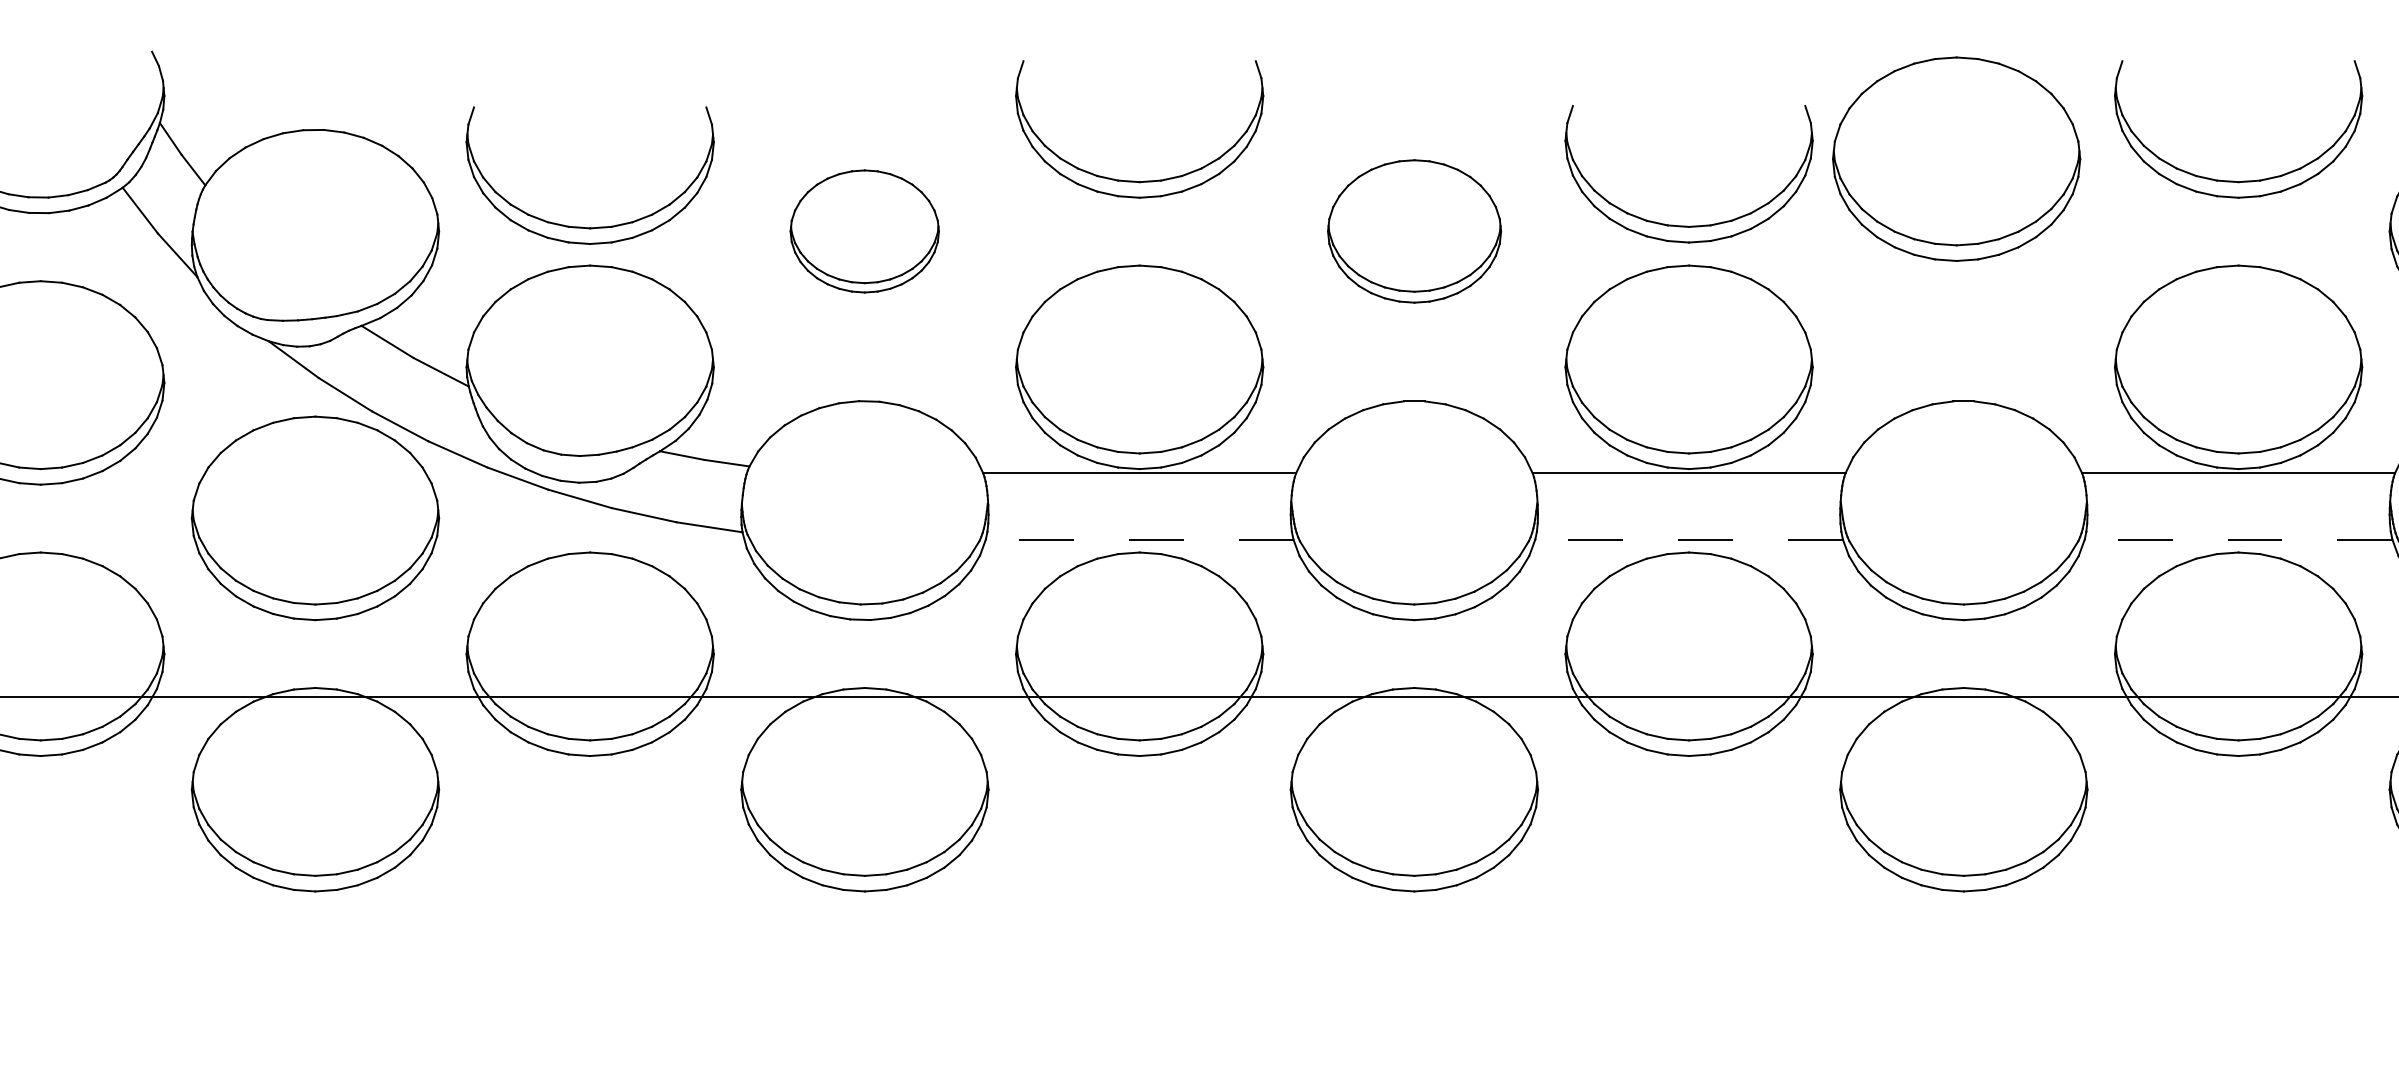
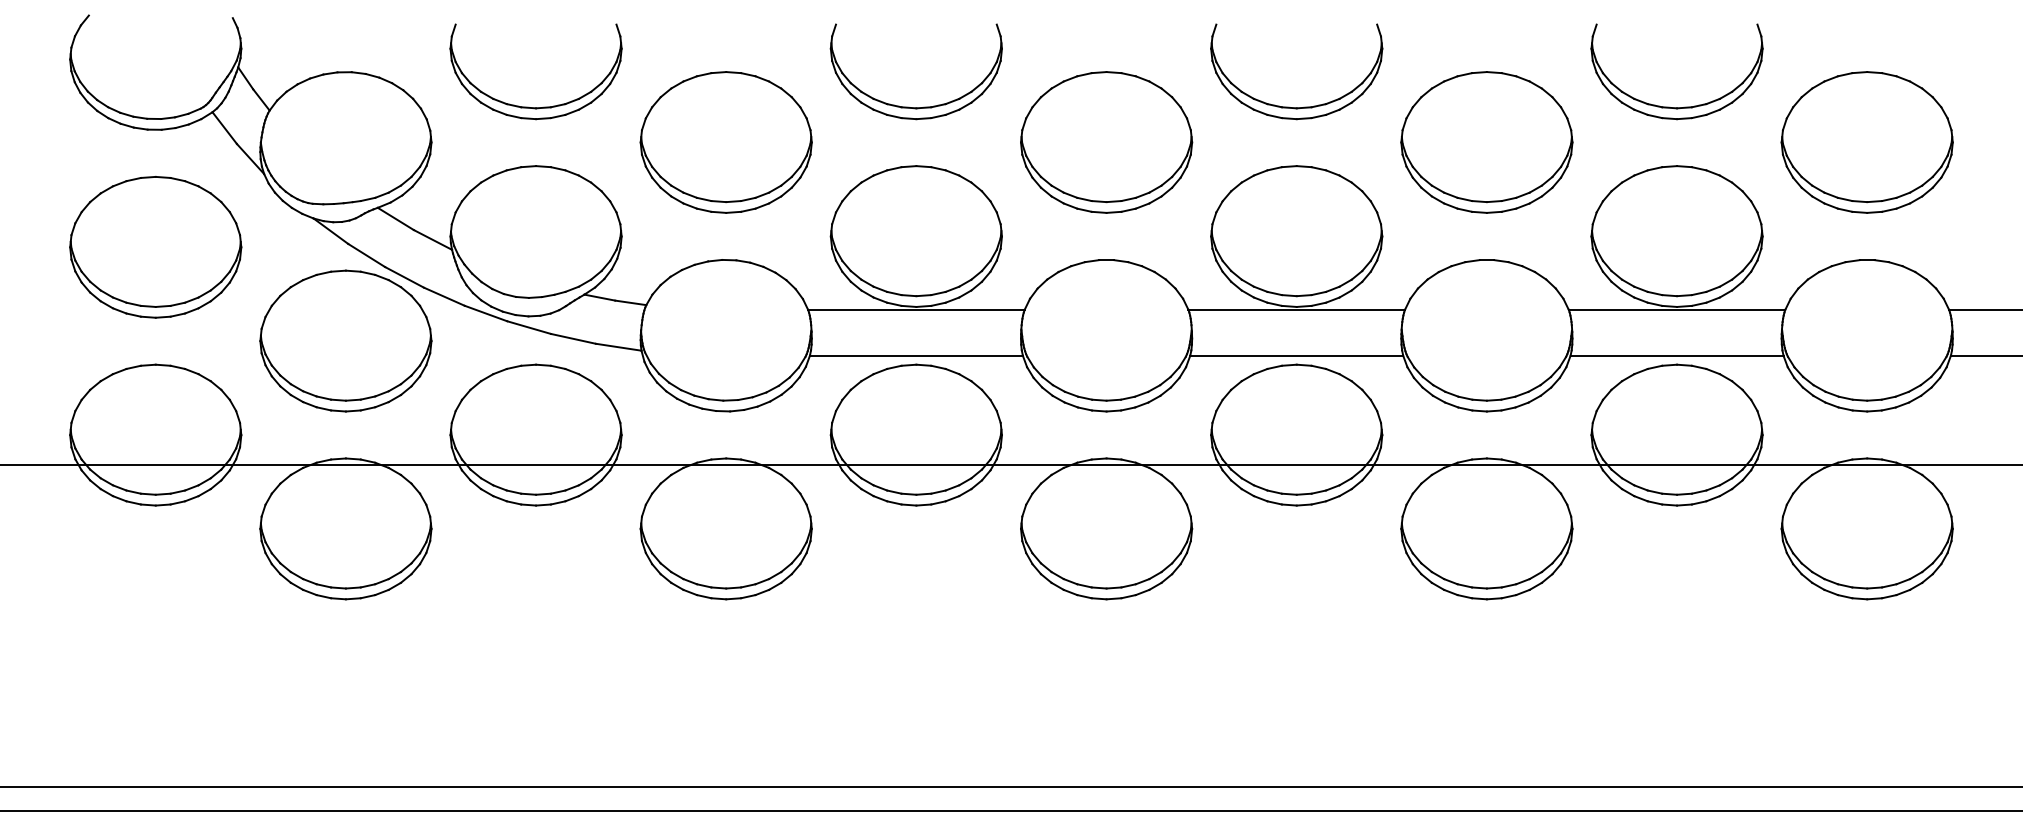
part: (1956, 159) -> (1486, 142), moved
part: (1678, 224) -> (1289, 106), moved
part: (579, 225) -> (528, 106), moved
part: (863, 231) -> (725, 142), size x1.67
part: (1414, 231) -> (1106, 142), size x1.43
line: (1138, 539) -> (915, 355), dashed -> solid
line: (1688, 539) -> (1296, 355), dashed -> solid
line: (2237, 539) -> (1676, 355), dashed -> solid

